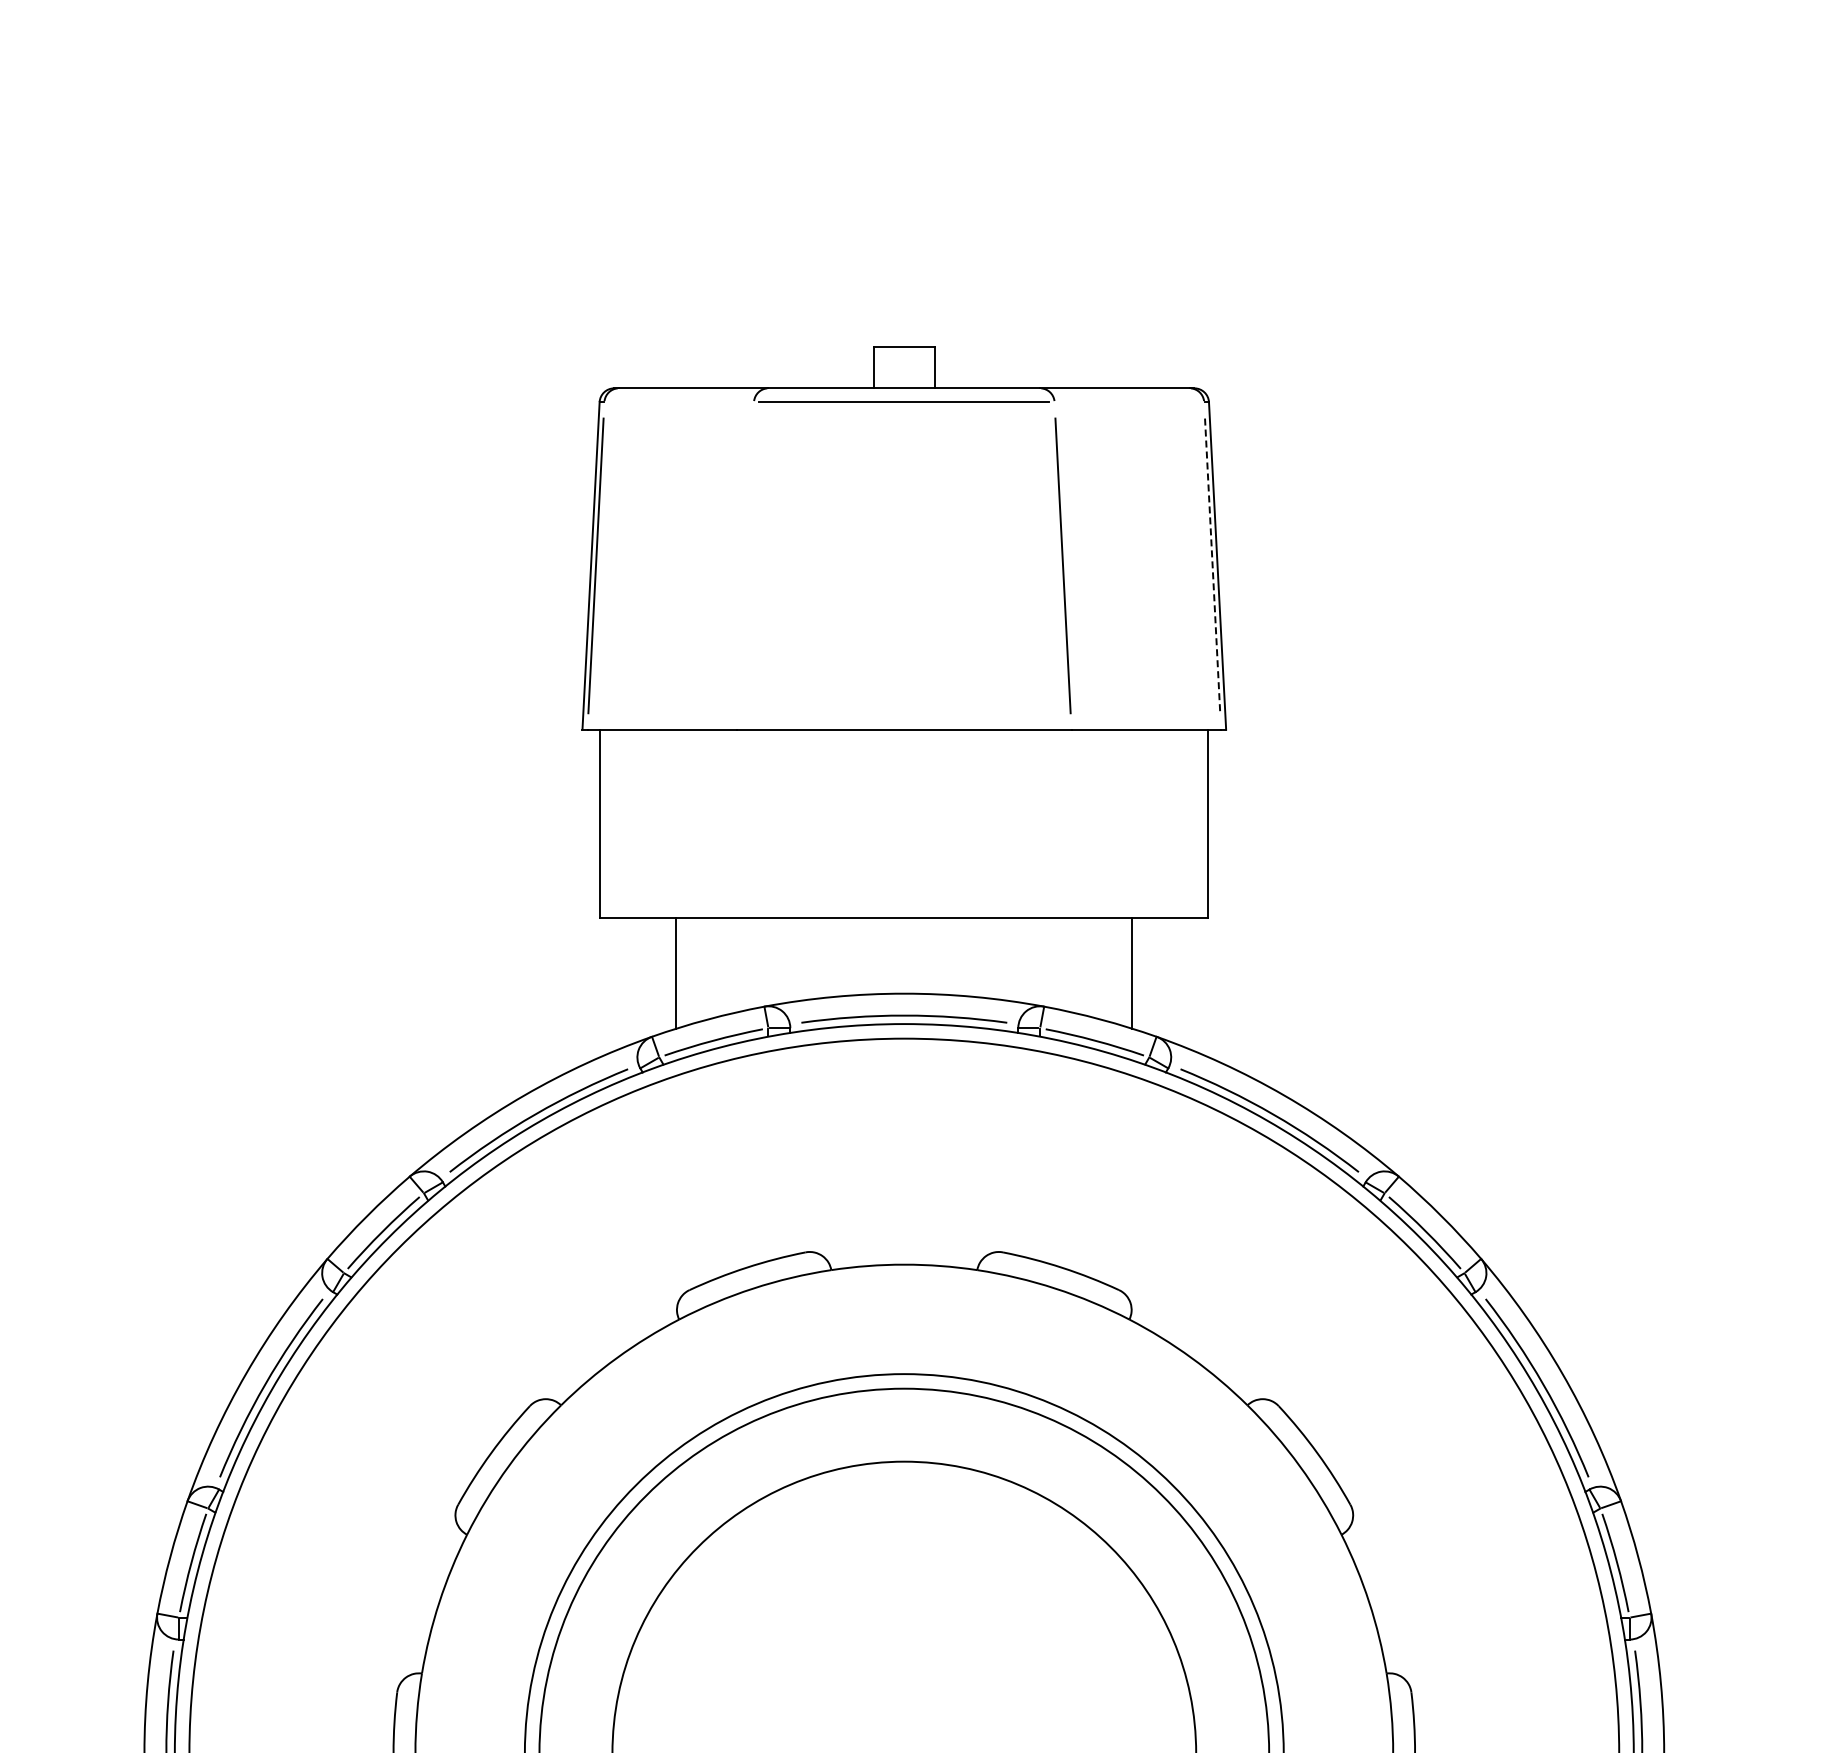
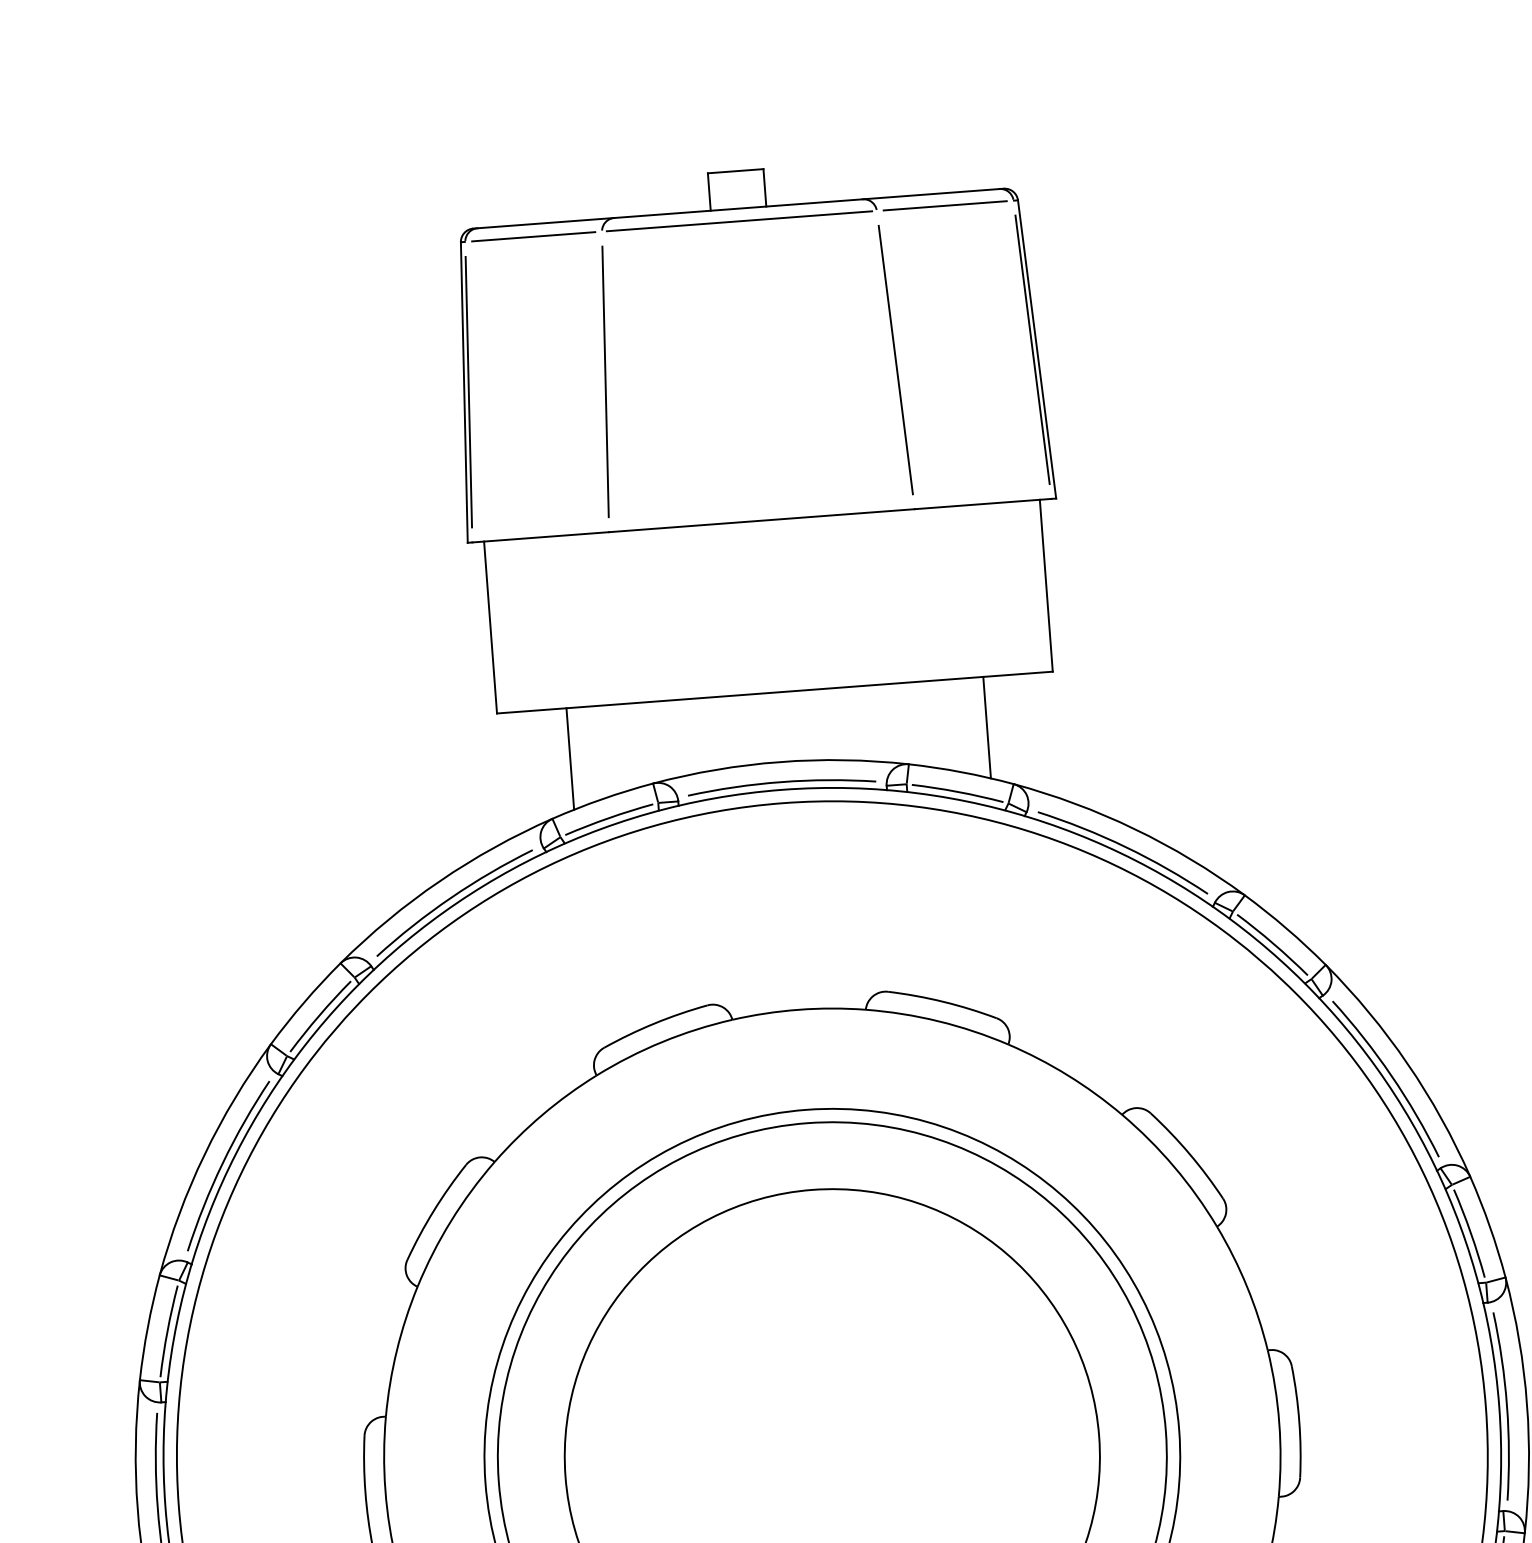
line: (678, 402) -> (533, 237), added
line: (1129, 402) -> (945, 206), added
line: (745, 565) -> (605, 381), added
line: (1212, 565) -> (1032, 349), dashed -> solid

